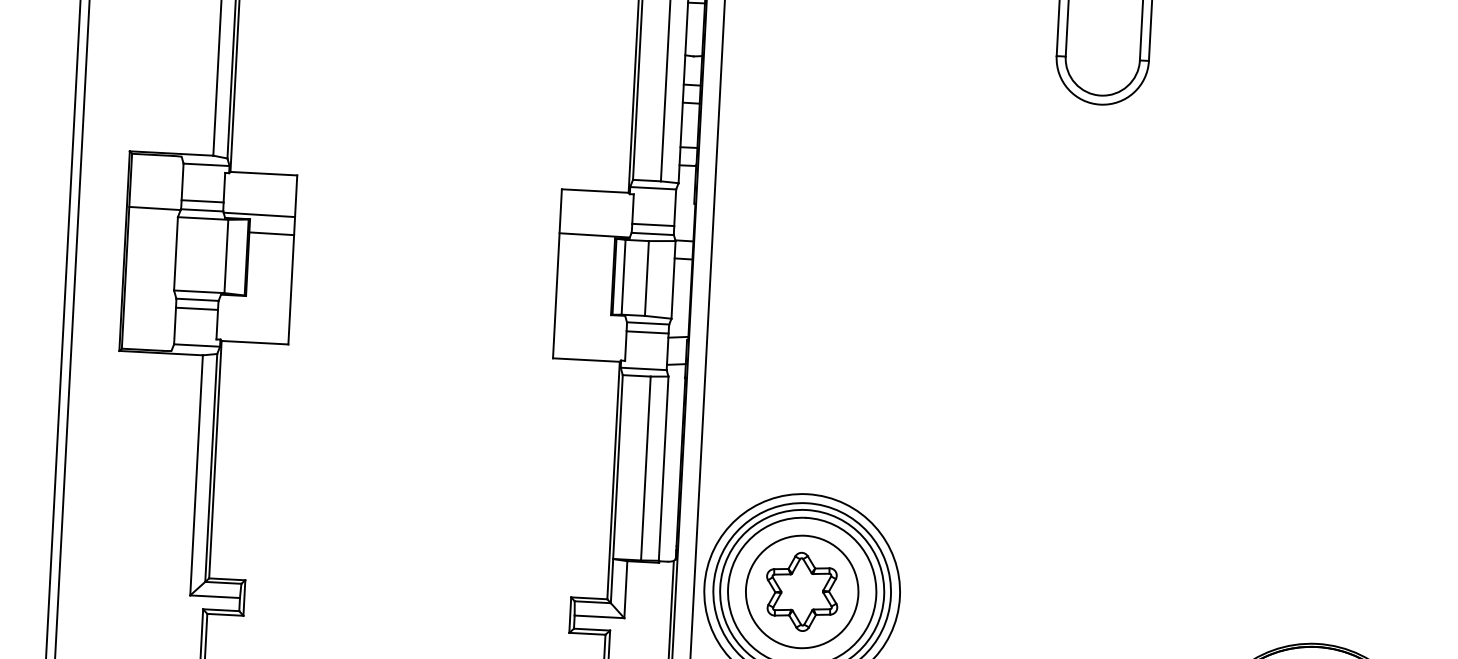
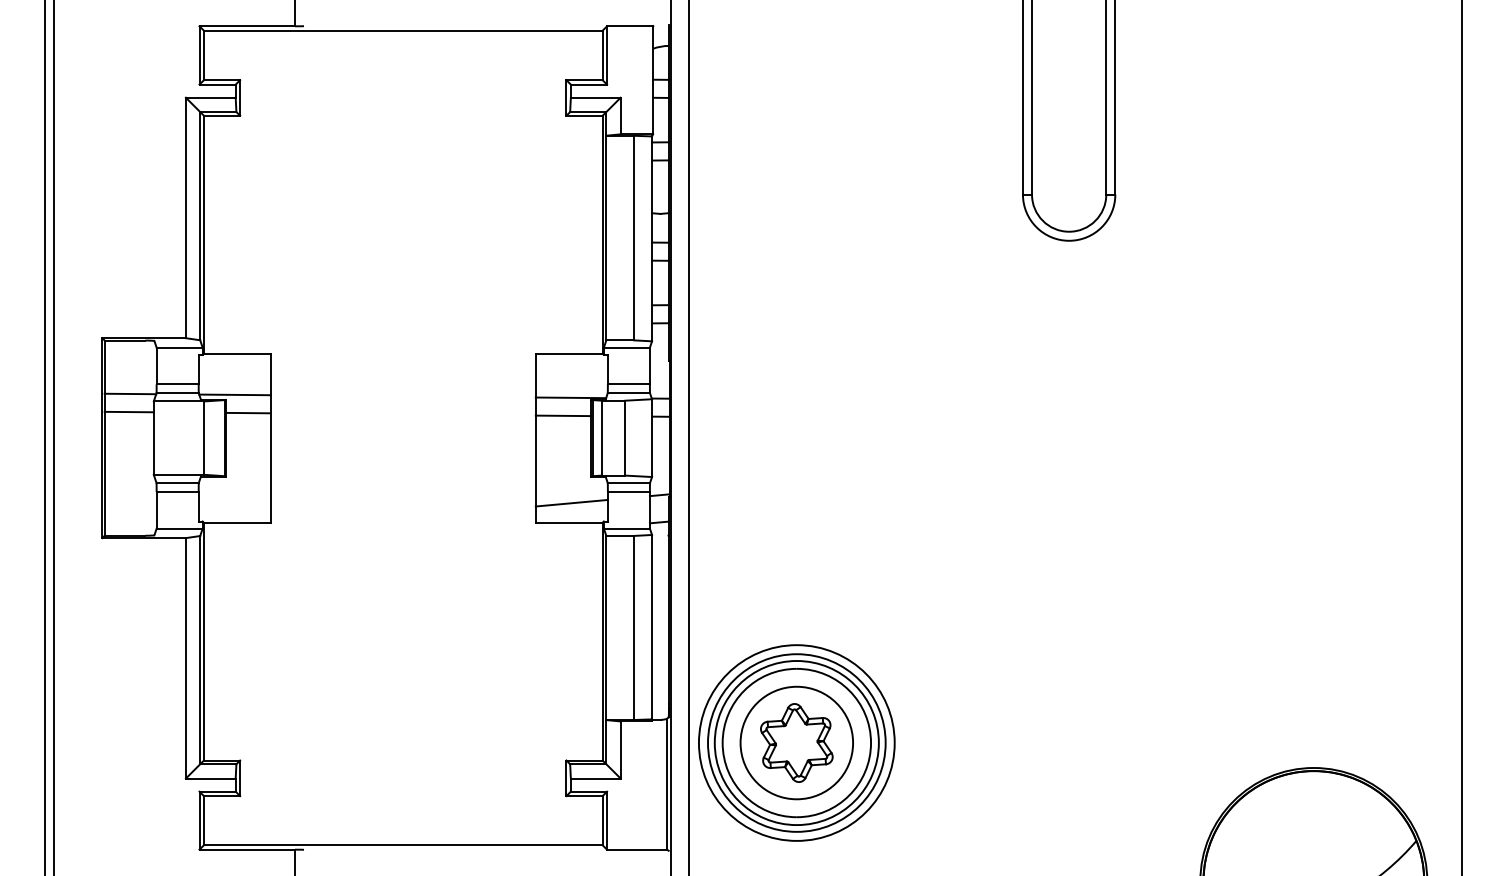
line: (152, 225) -> (128, 411), added
line: (586, 252) -> (563, 415), added
line: (589, 339) -> (571, 502), added

